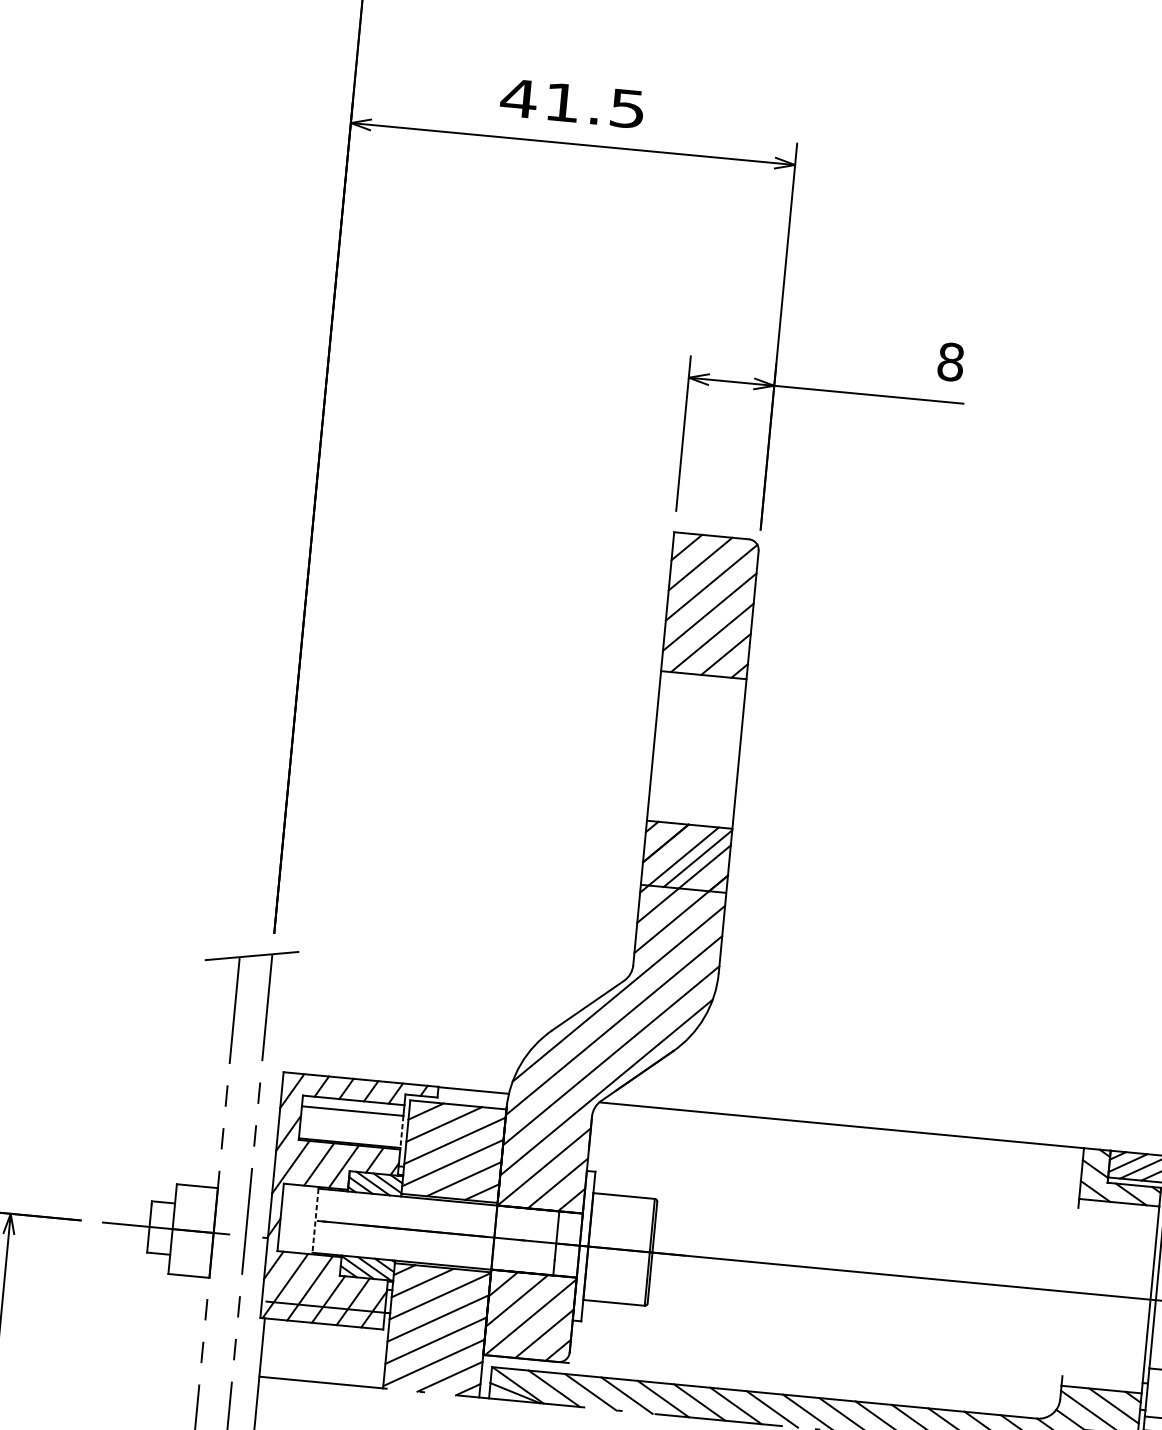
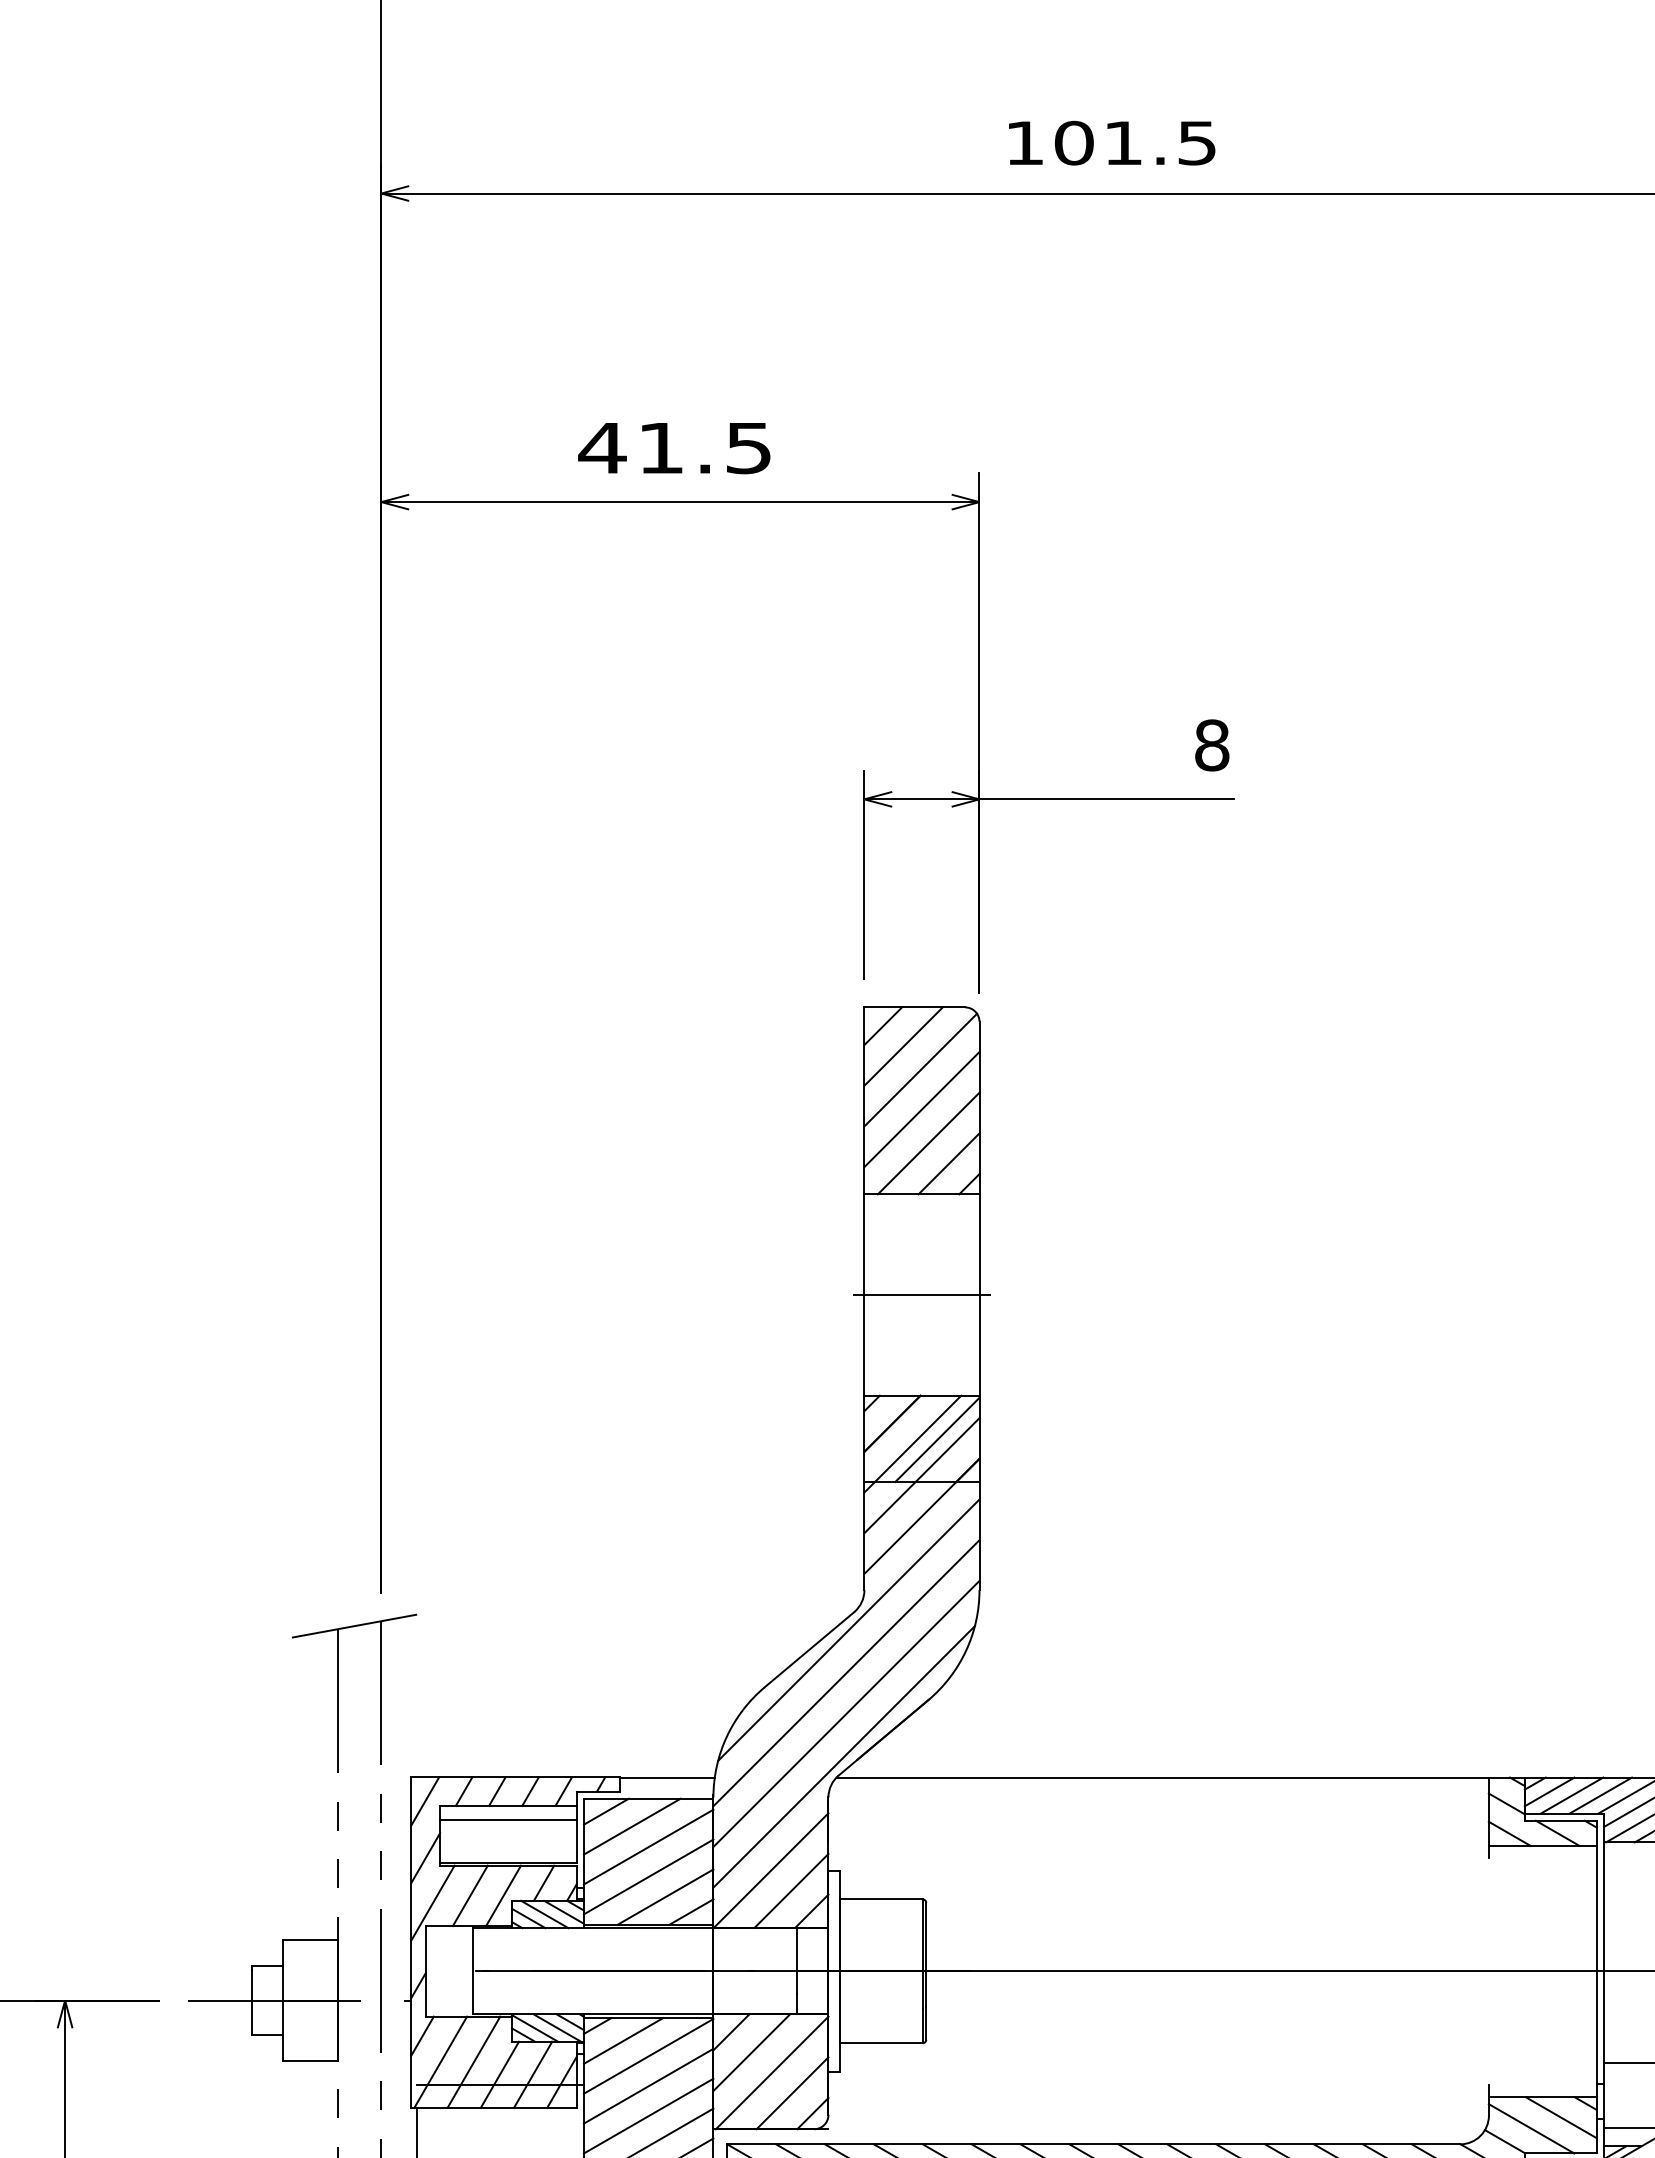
line: (696, 750) -> (921, 1295), added
line: (401, 1131) -> (576, 1841), dashed -> solid
line: (315, 1220) -> (472, 1971), dashed -> solid

